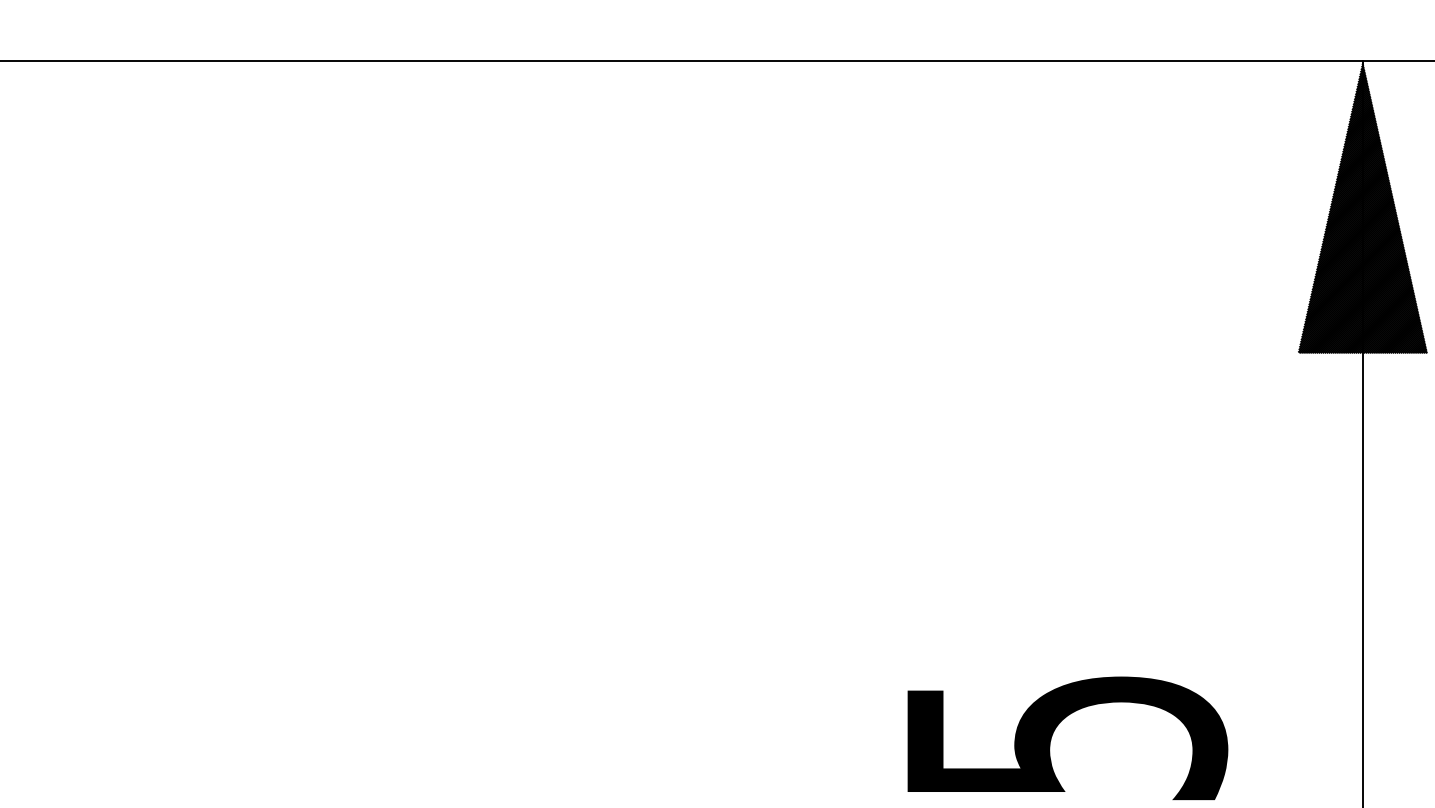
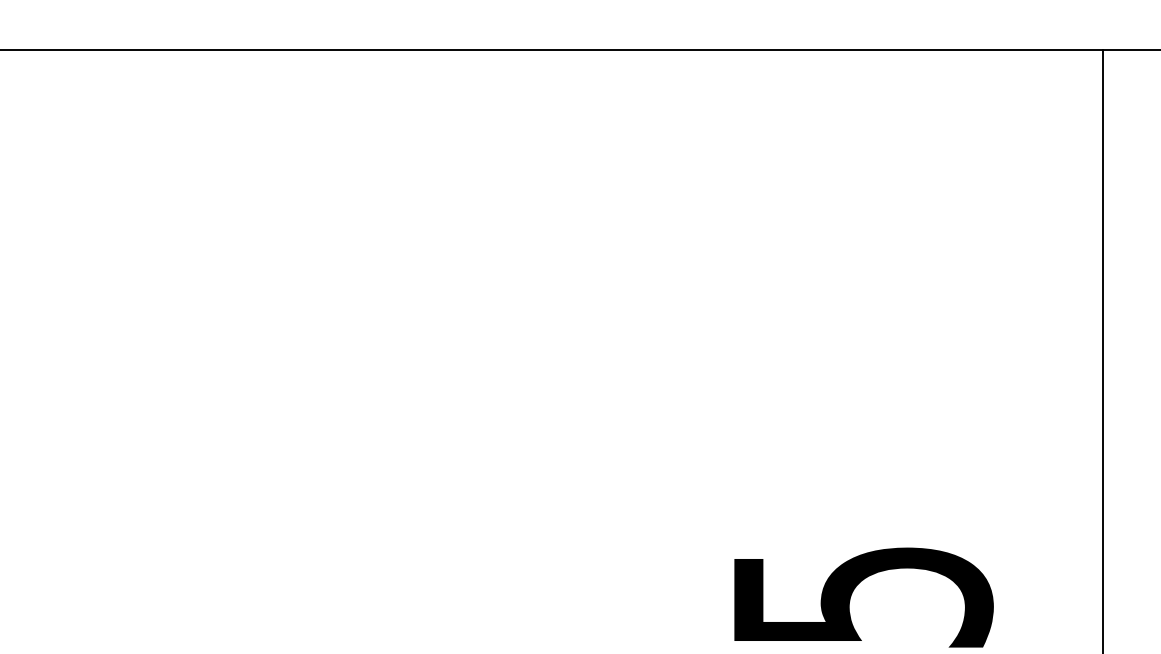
hatch: (1362, 207) -> (1102, 167), removed

